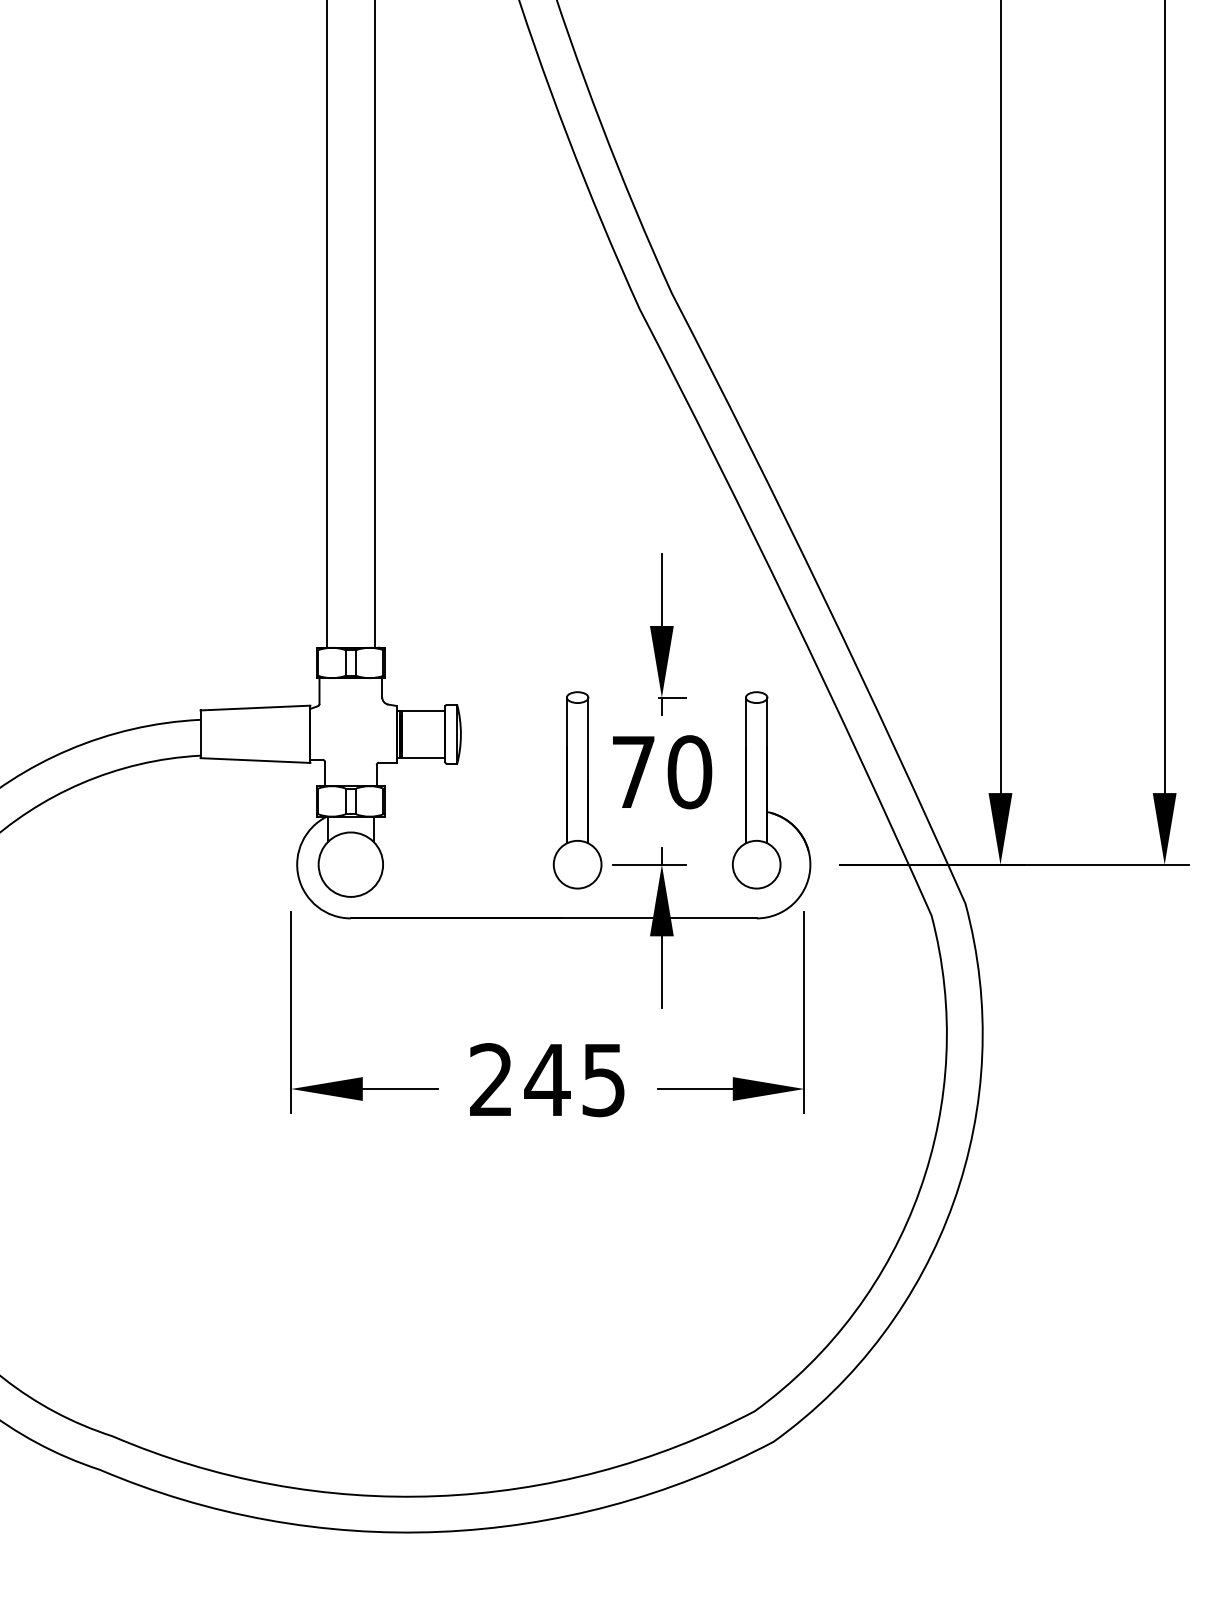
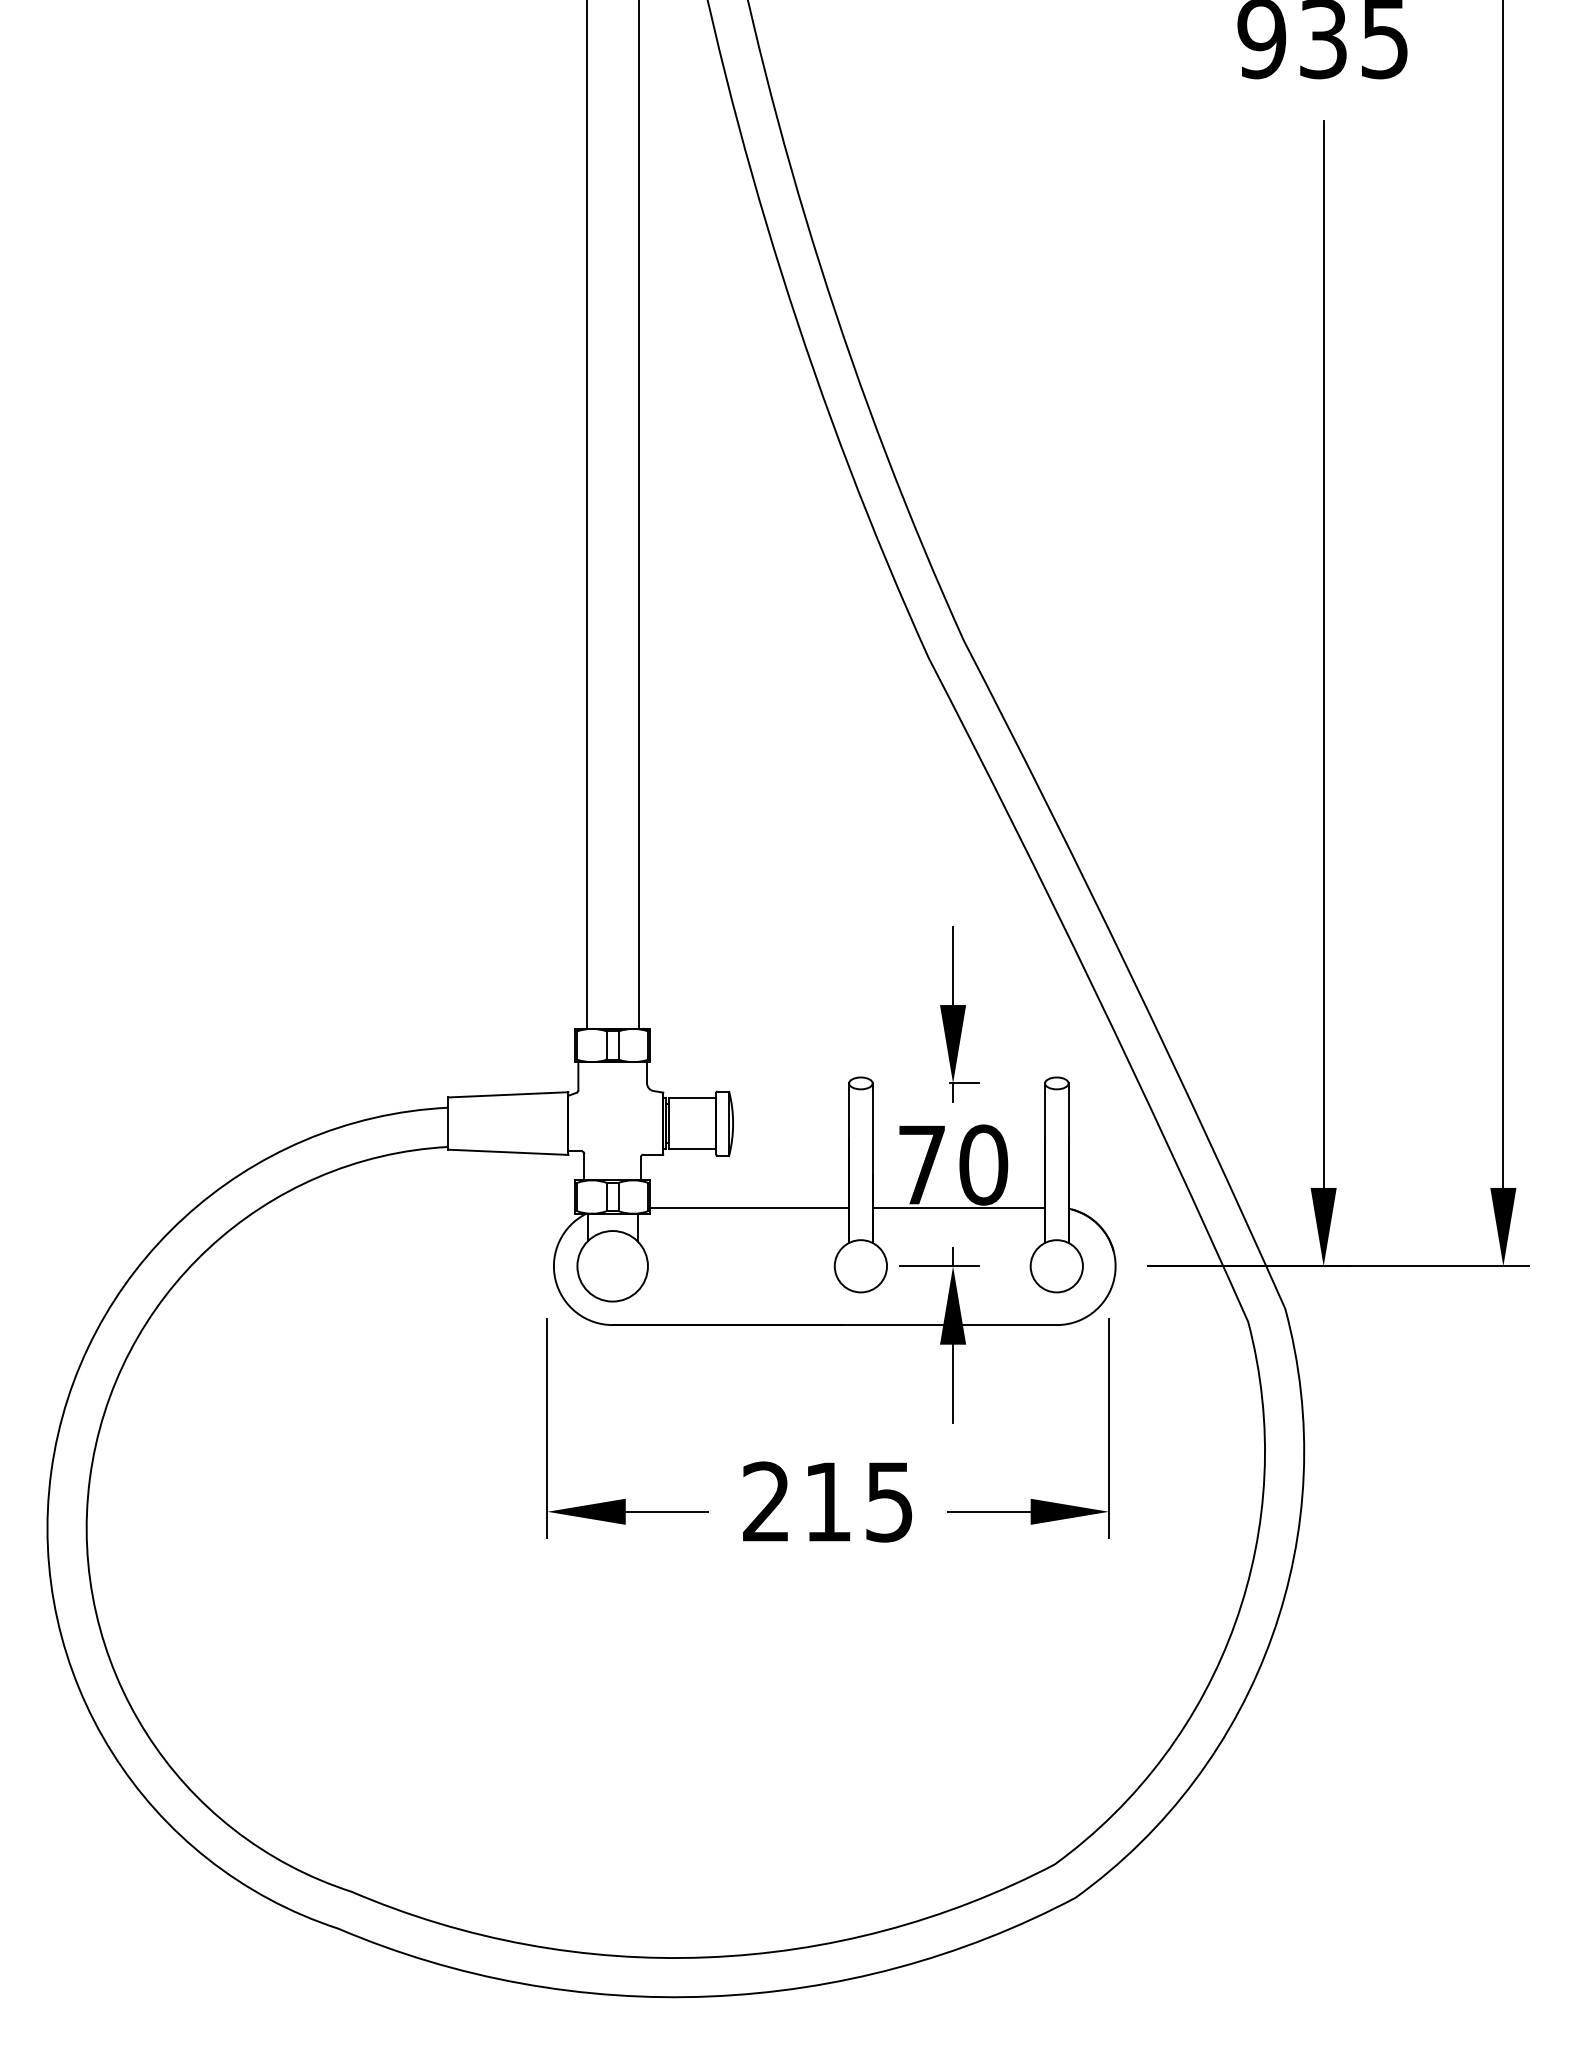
line: (475, 810) -> (749, 1207), added
line: (666, 810) -> (958, 1207), added
text: (547, 1079) -> (827, 1501), 245 -> 215

